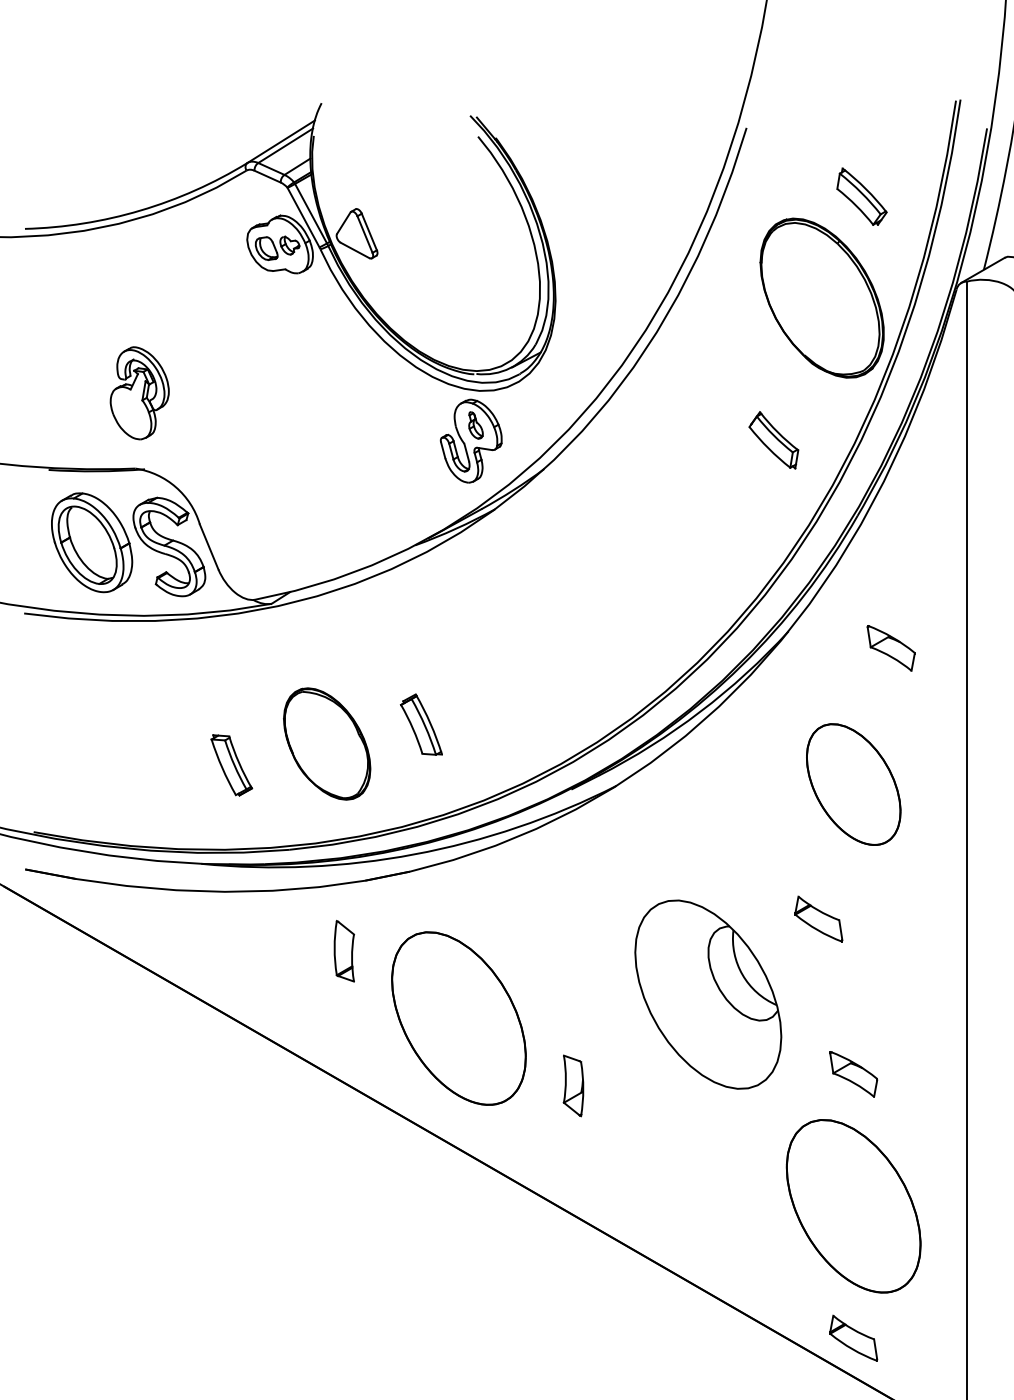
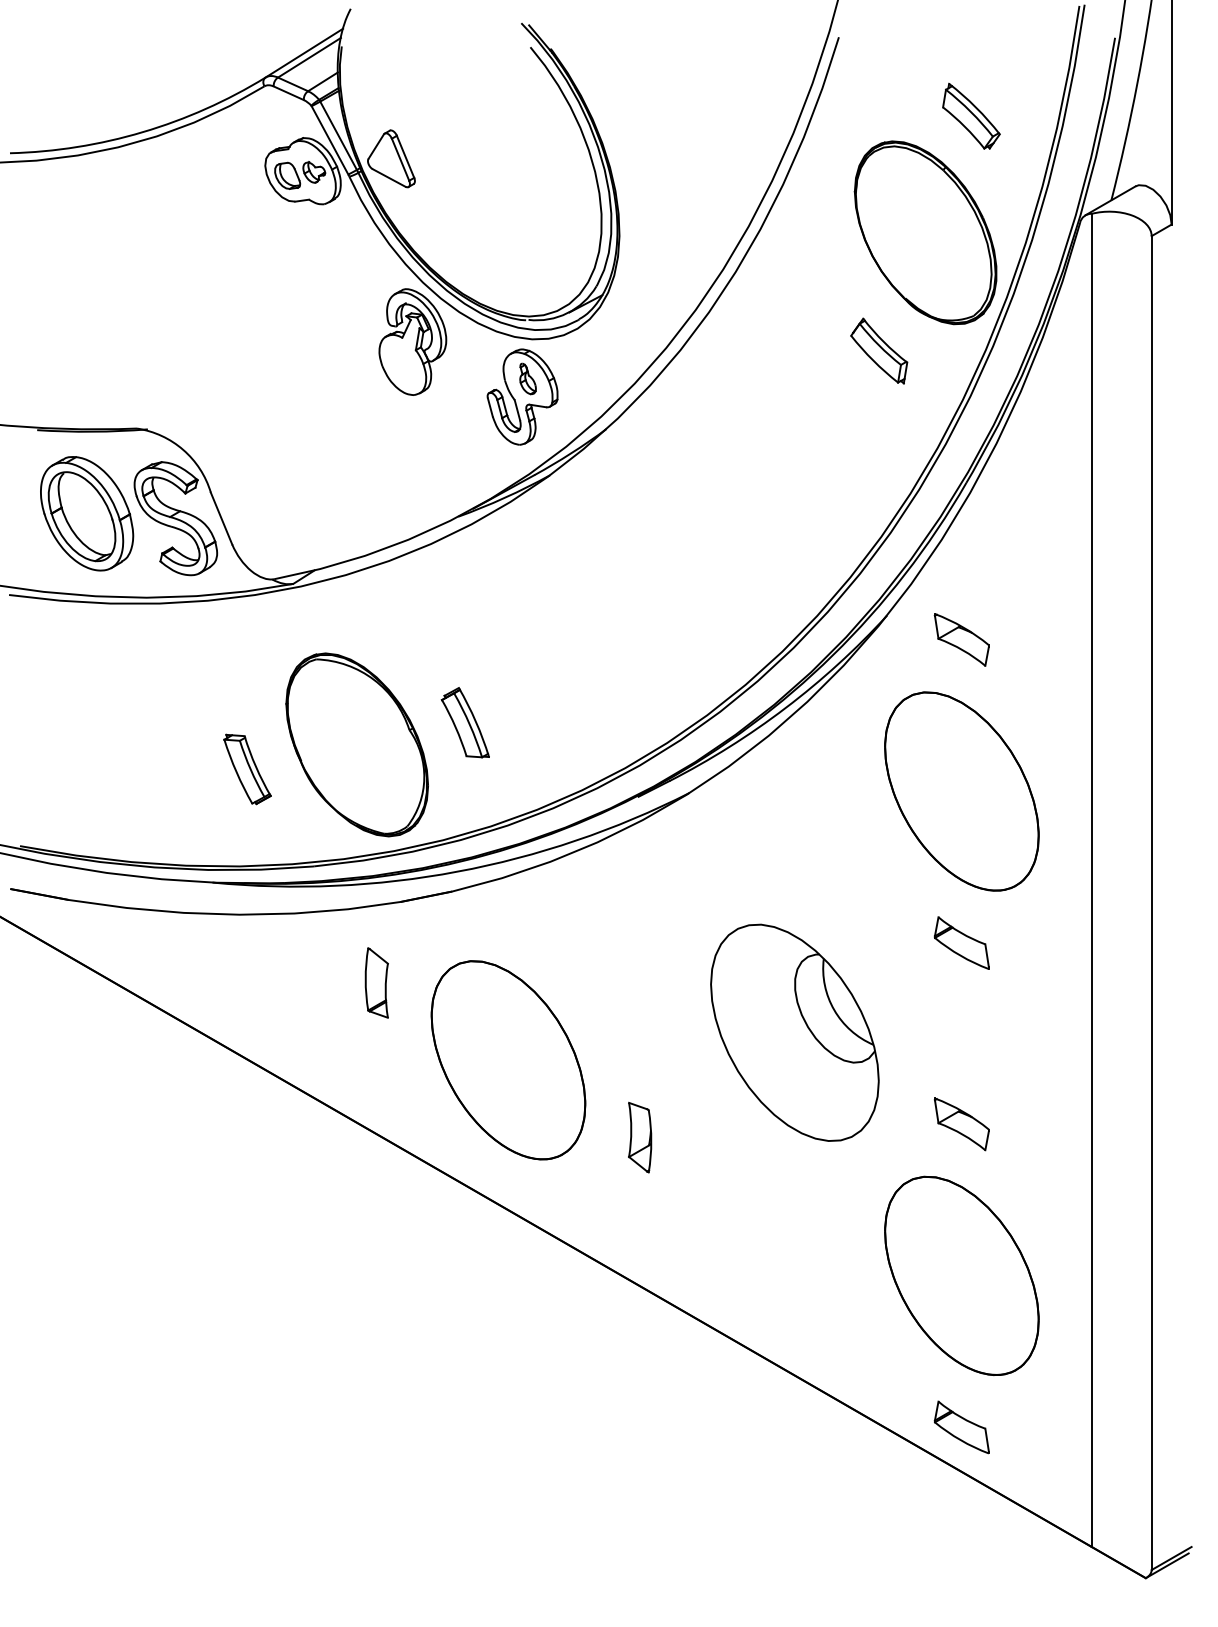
part: (139, 392) -> (412, 341), moved
part: (774, 439) -> (879, 350), moved
part: (890, 647) -> (961, 639), moved
part: (326, 743) -> (356, 744), size x1.43
part: (853, 784) -> (961, 791), size x1.43
part: (818, 918) -> (961, 942), moved

